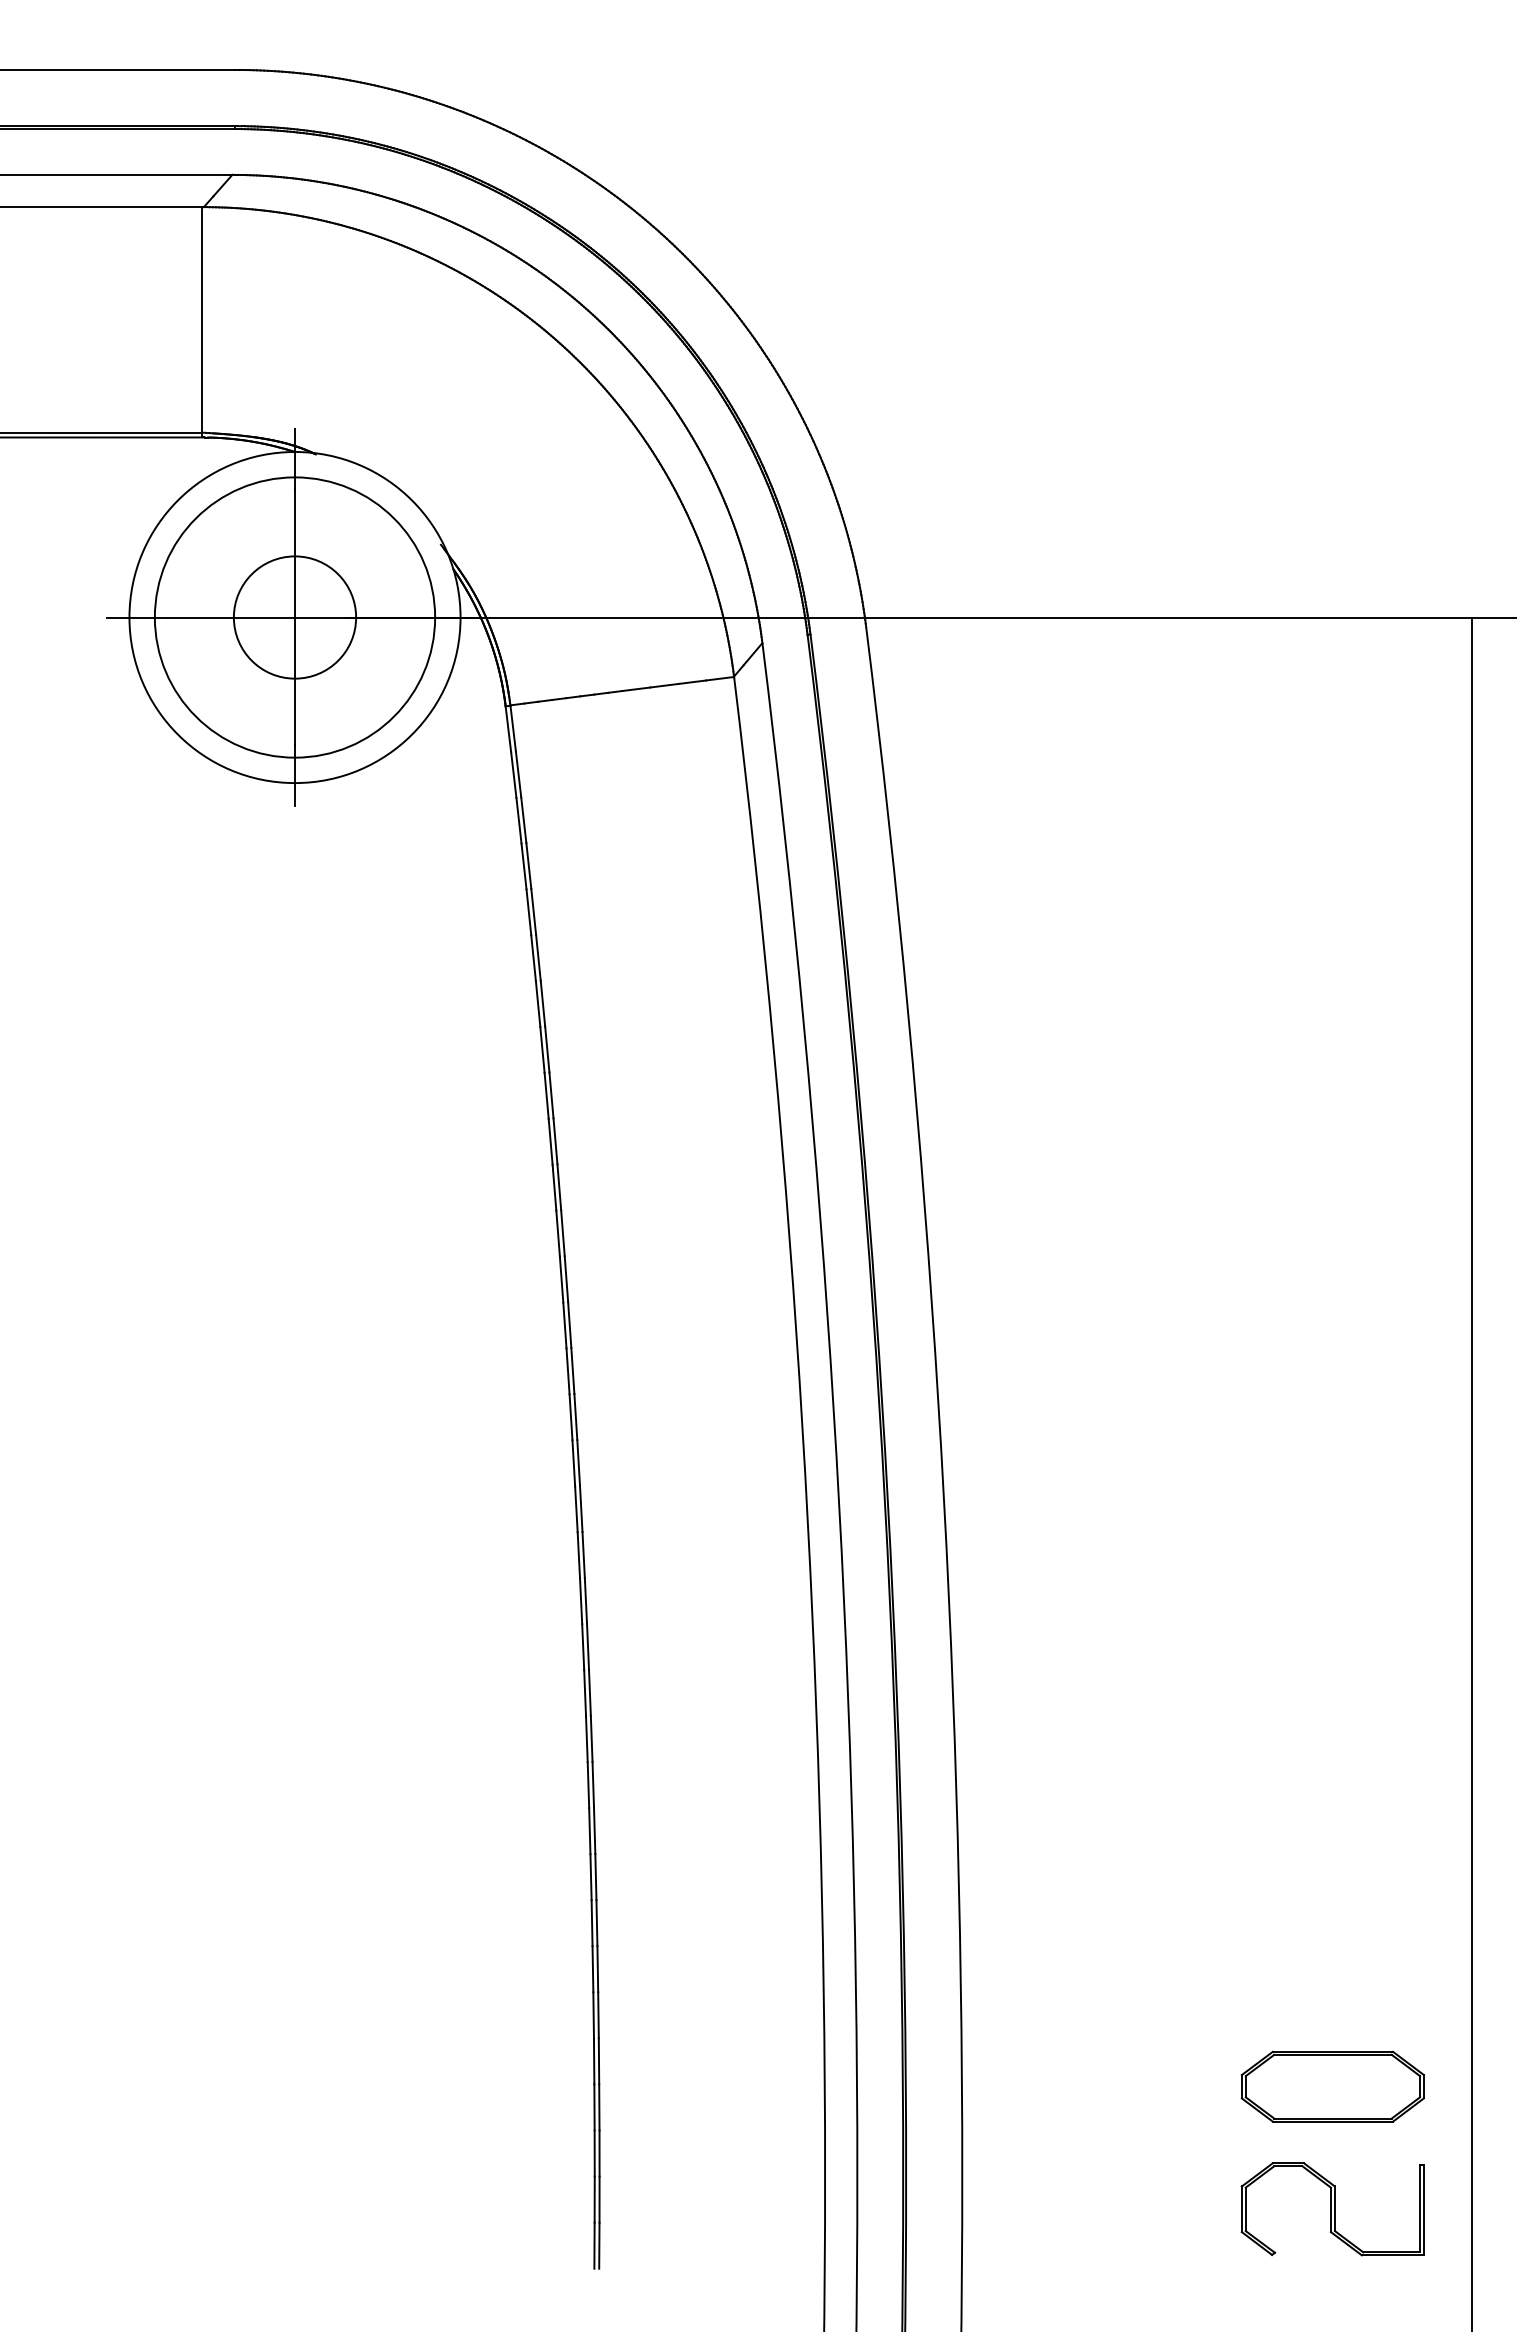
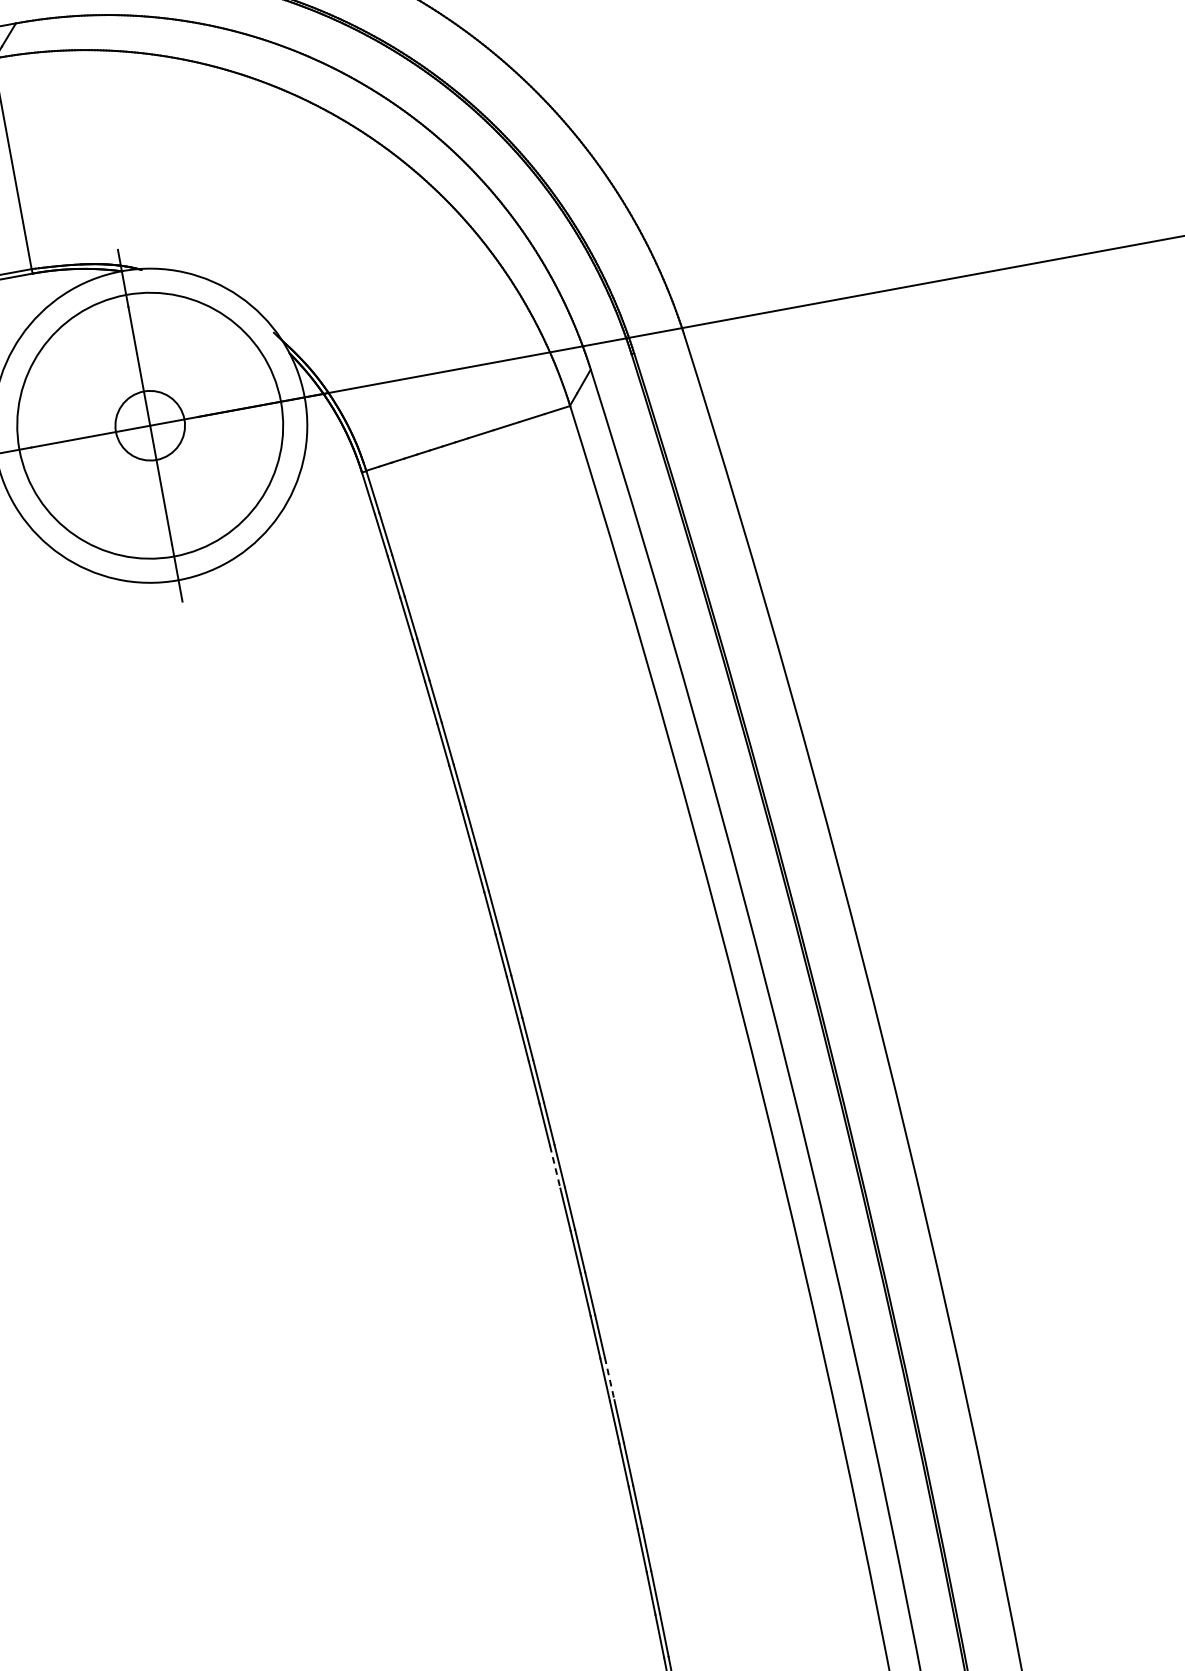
circle: (294, 617) -> (149, 425), size x0.6
line: (573, 1463) -> (555, 1167), solid -> dashed
line: (589, 1693) -> (609, 1379), solid -> dashed

